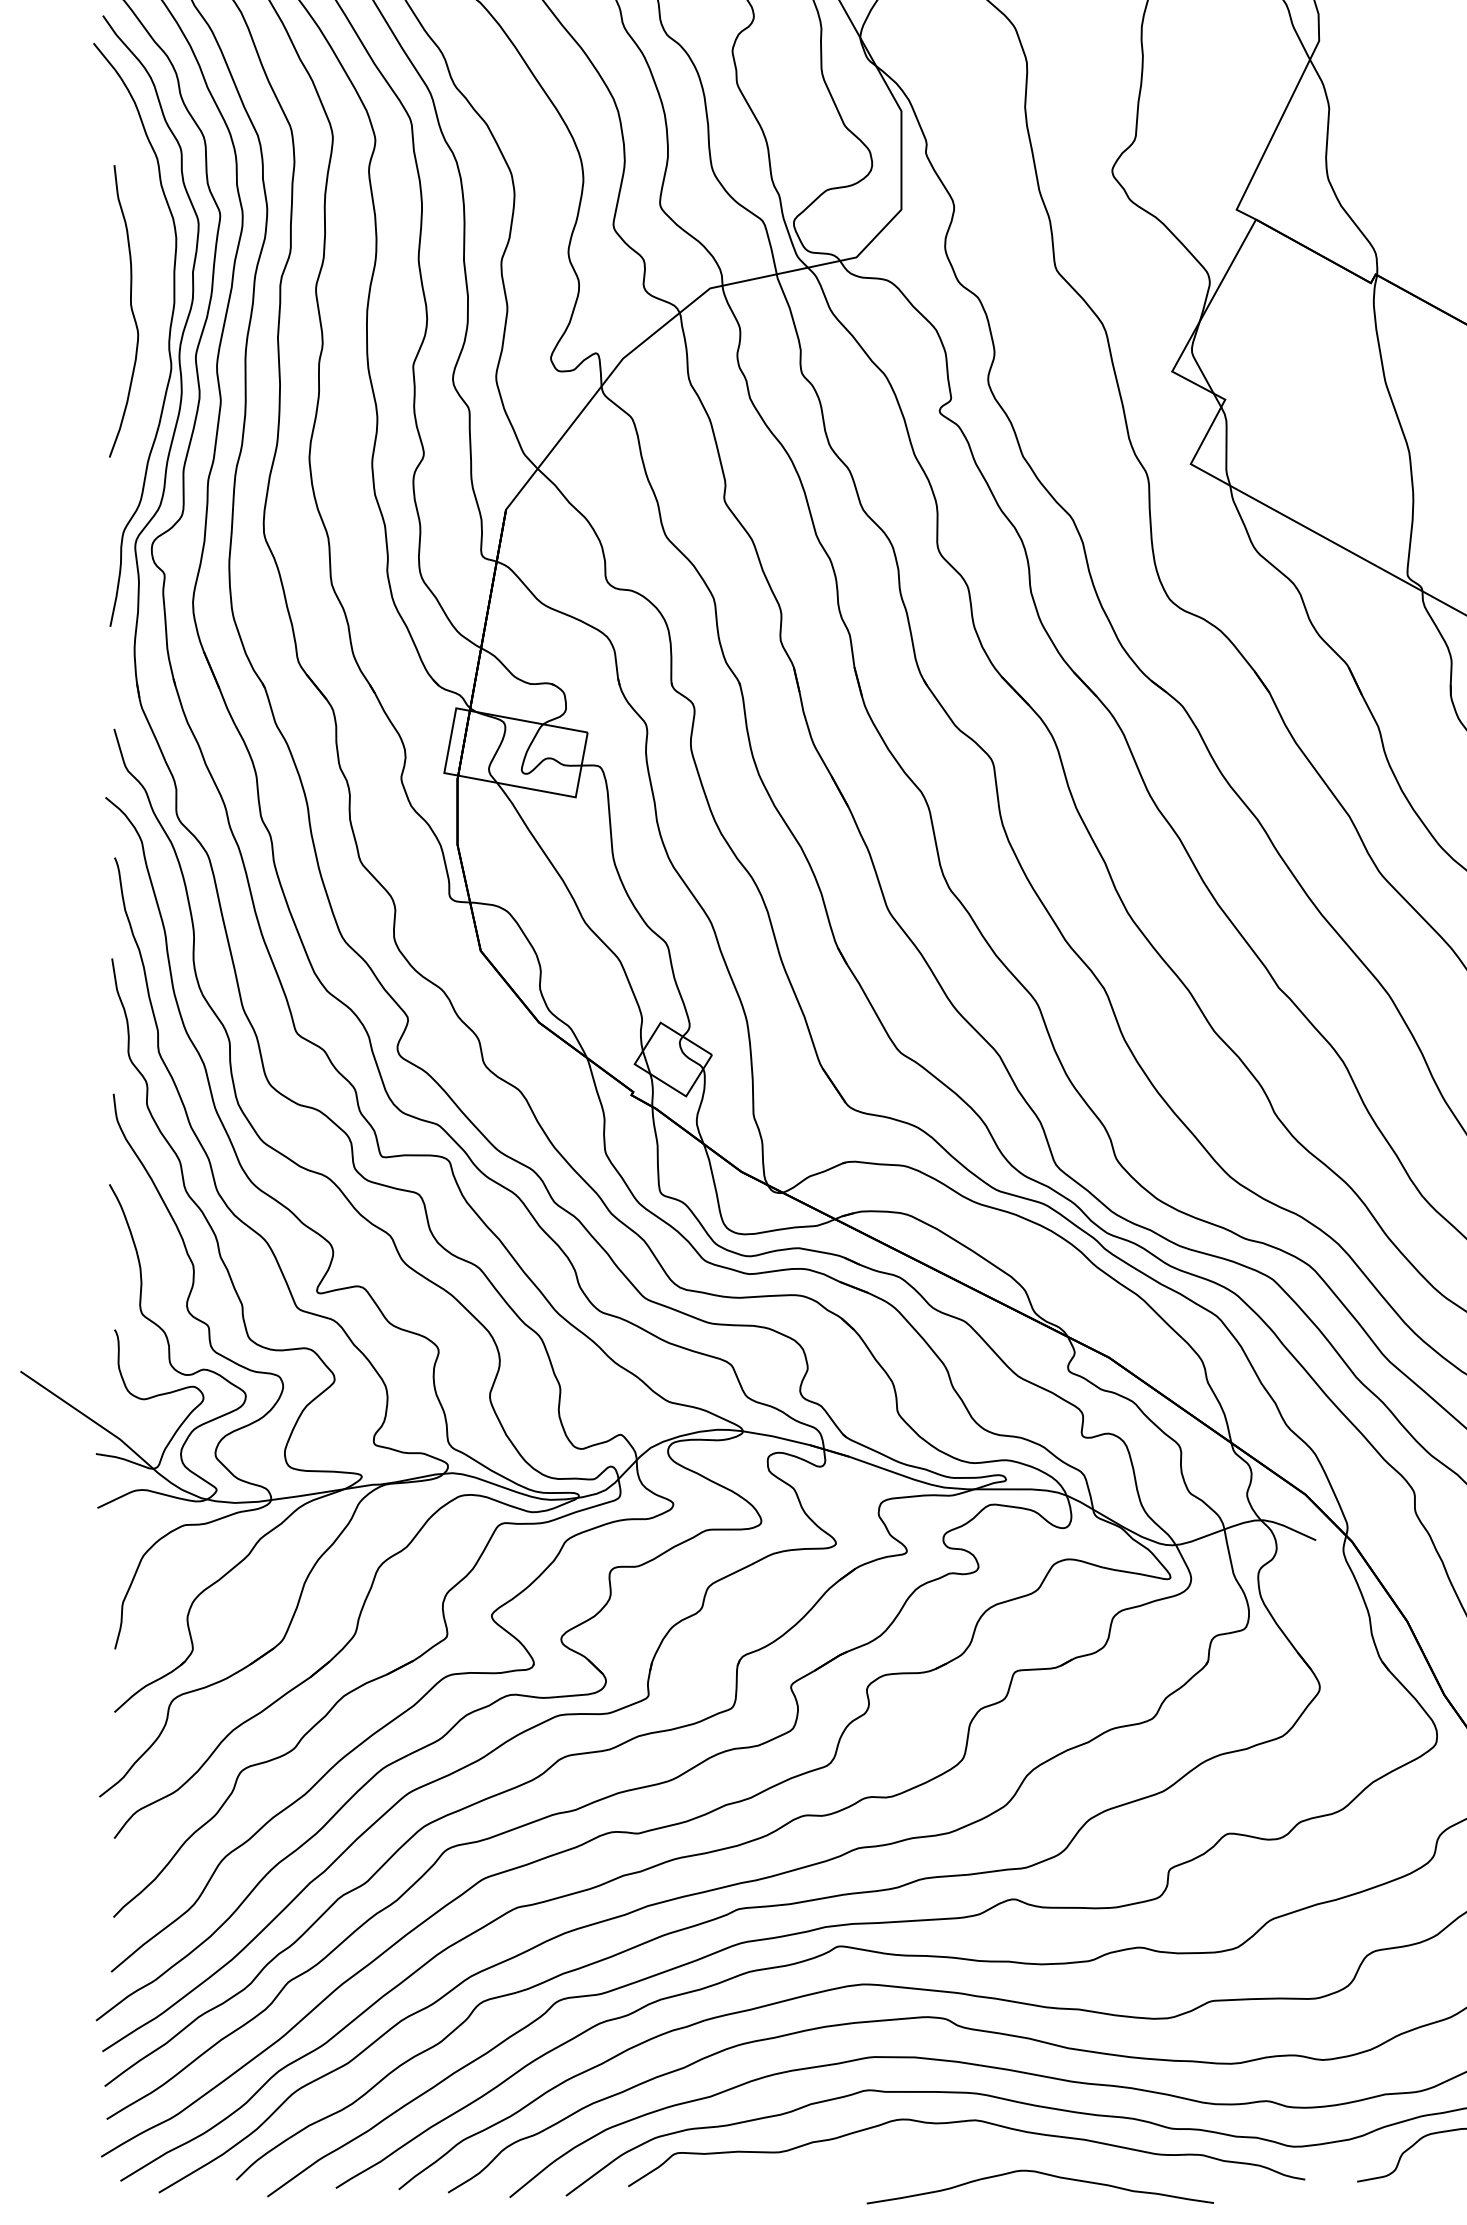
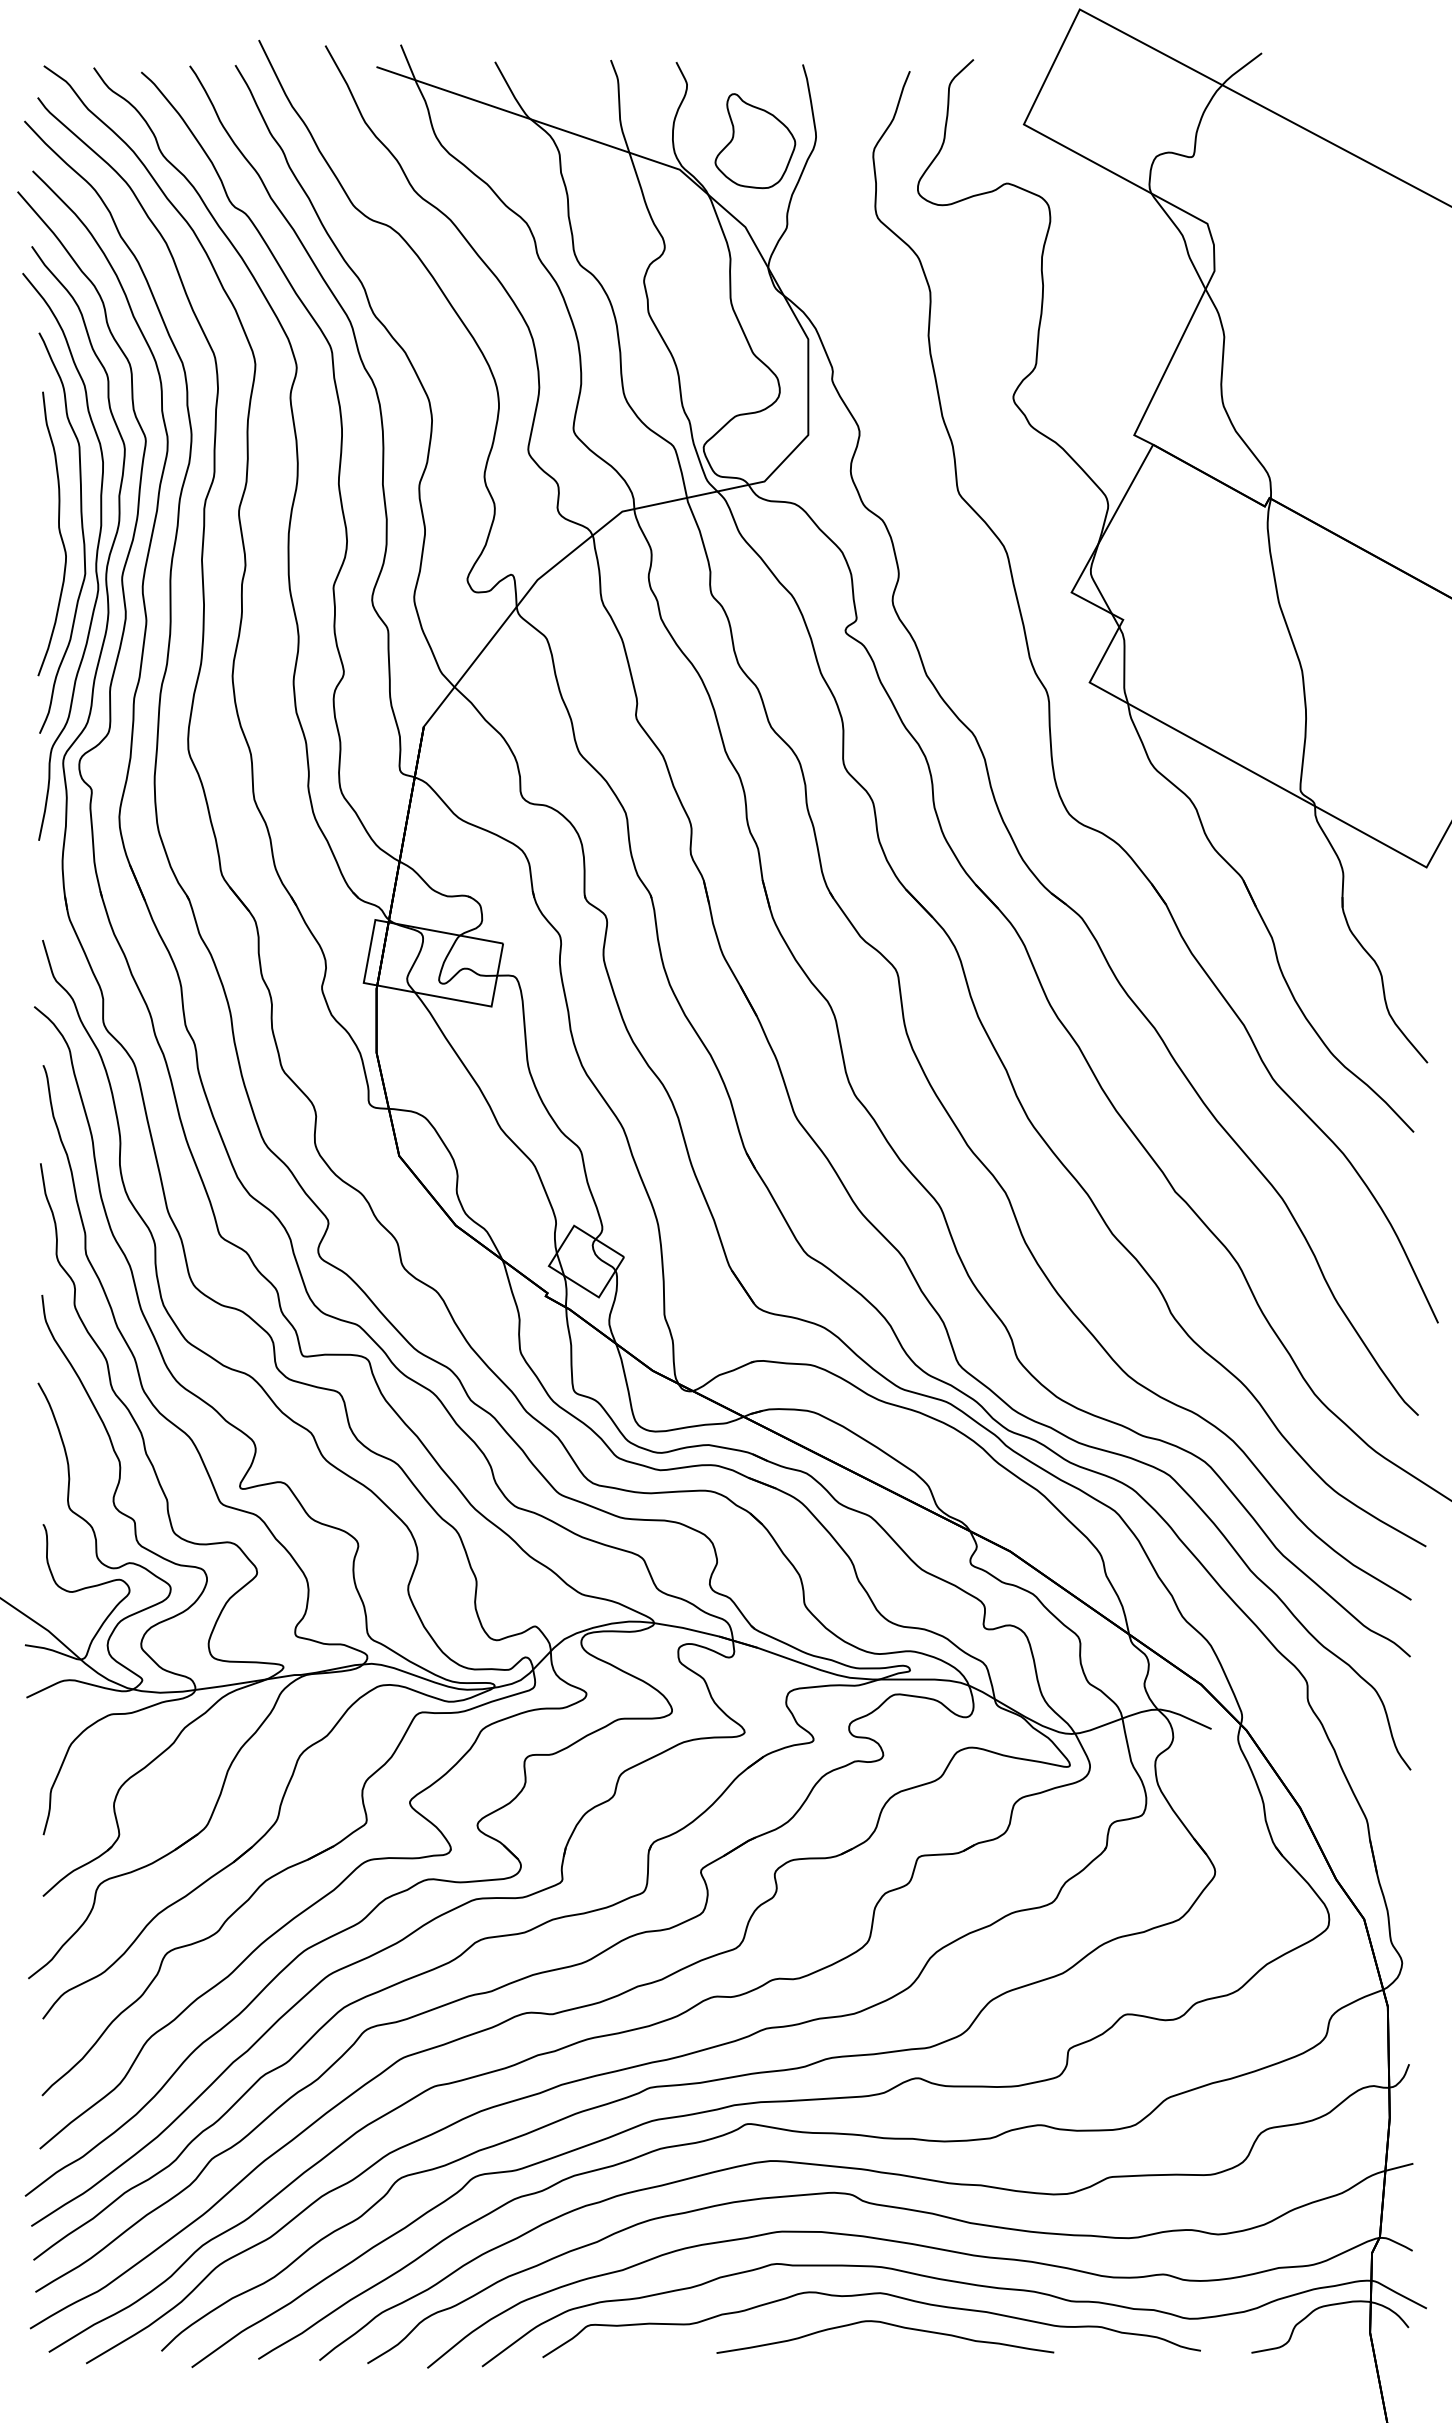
curve: (154, 307) -> (81, 530), added
curve: (1040, 2174) -> (885, 2324), moved

